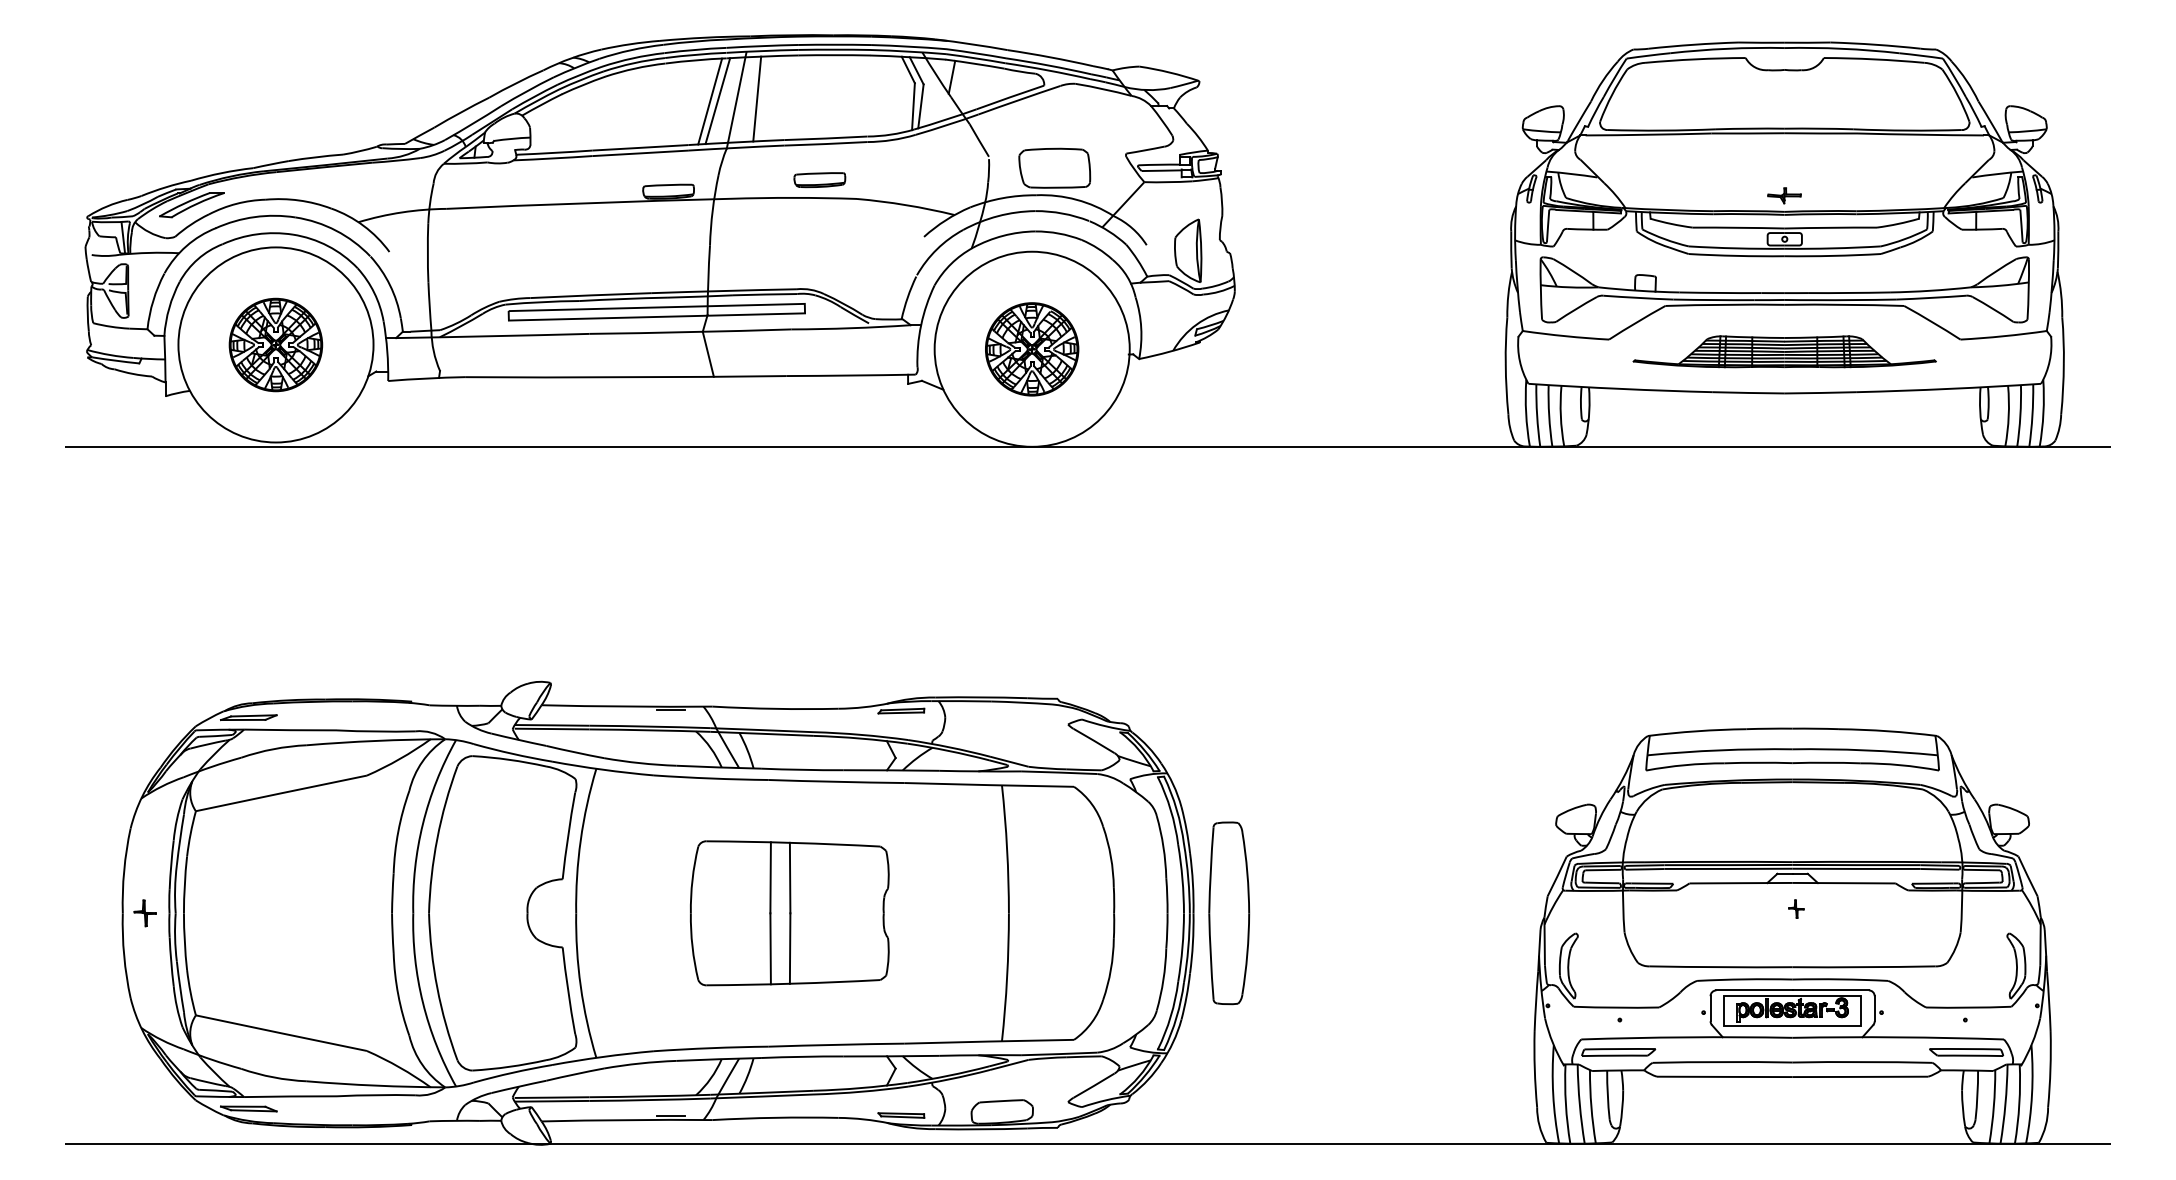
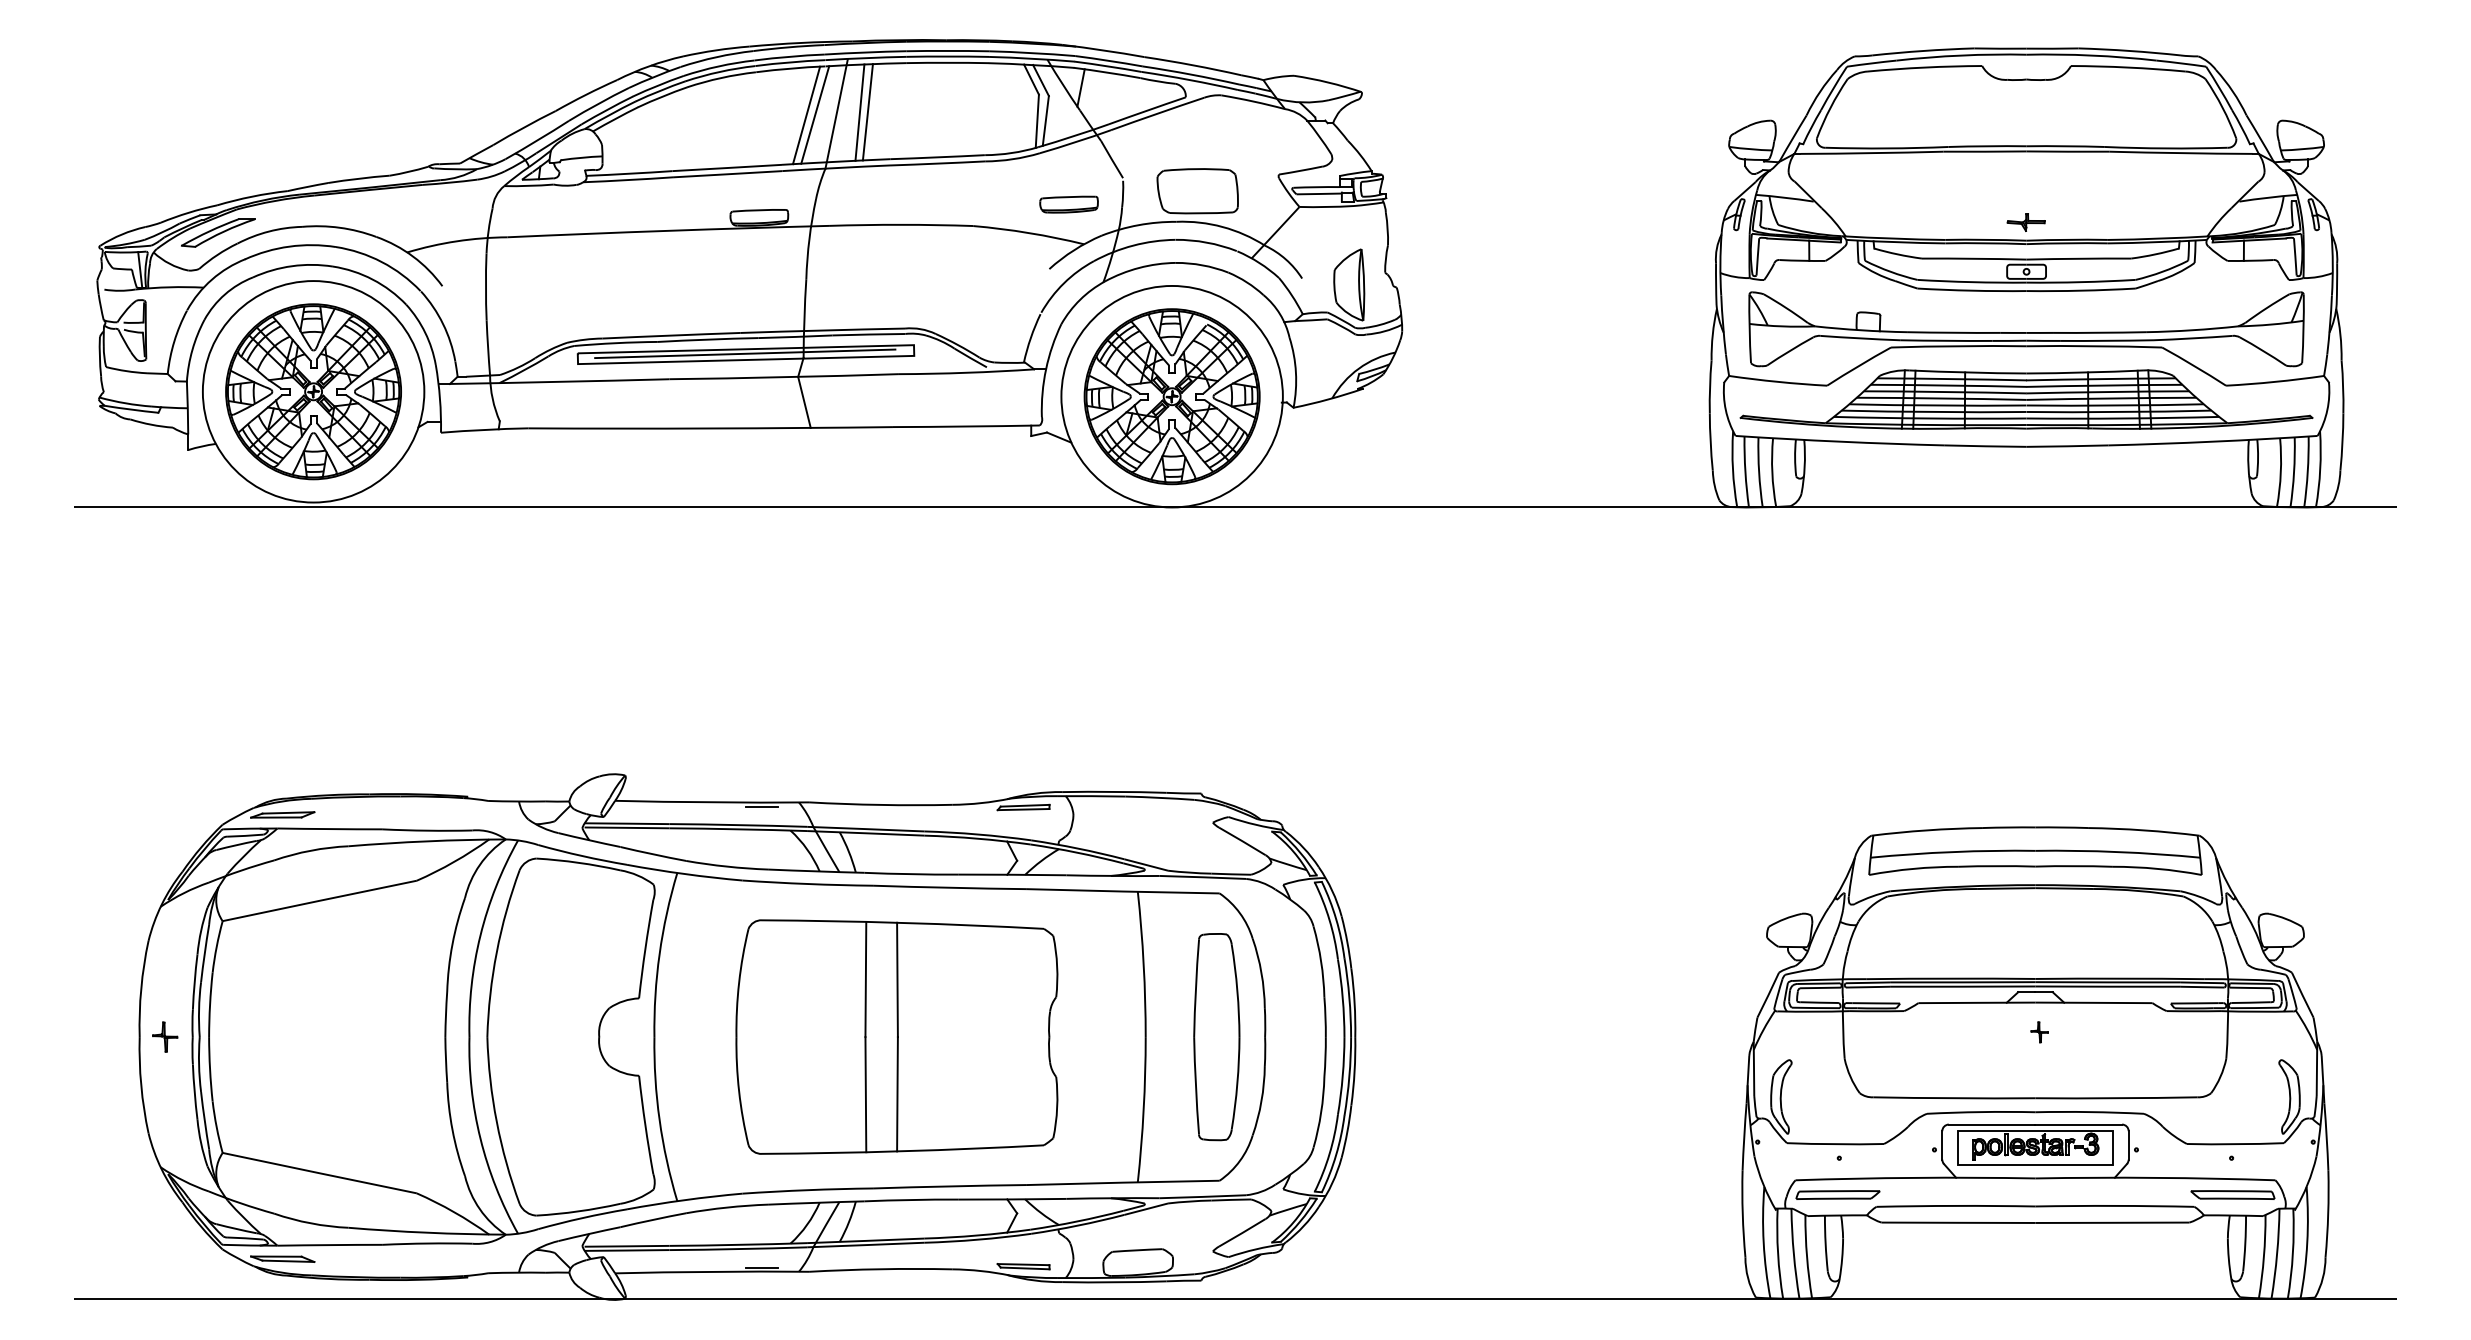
line: (763, 98) -> (867, 112), added
part: (819, 179) -> (1068, 204), moved
line: (656, 311) -> (745, 353), added
part: (275, 344) -> (313, 391), size x1.67
part: (1031, 349) -> (1171, 396), size x1.67
part: (1784, 351) -> (2026, 399), size x1.67
part: (789, 912) -> (896, 1036), size x1.43
part: (1228, 913) -> (1216, 1037), moved

